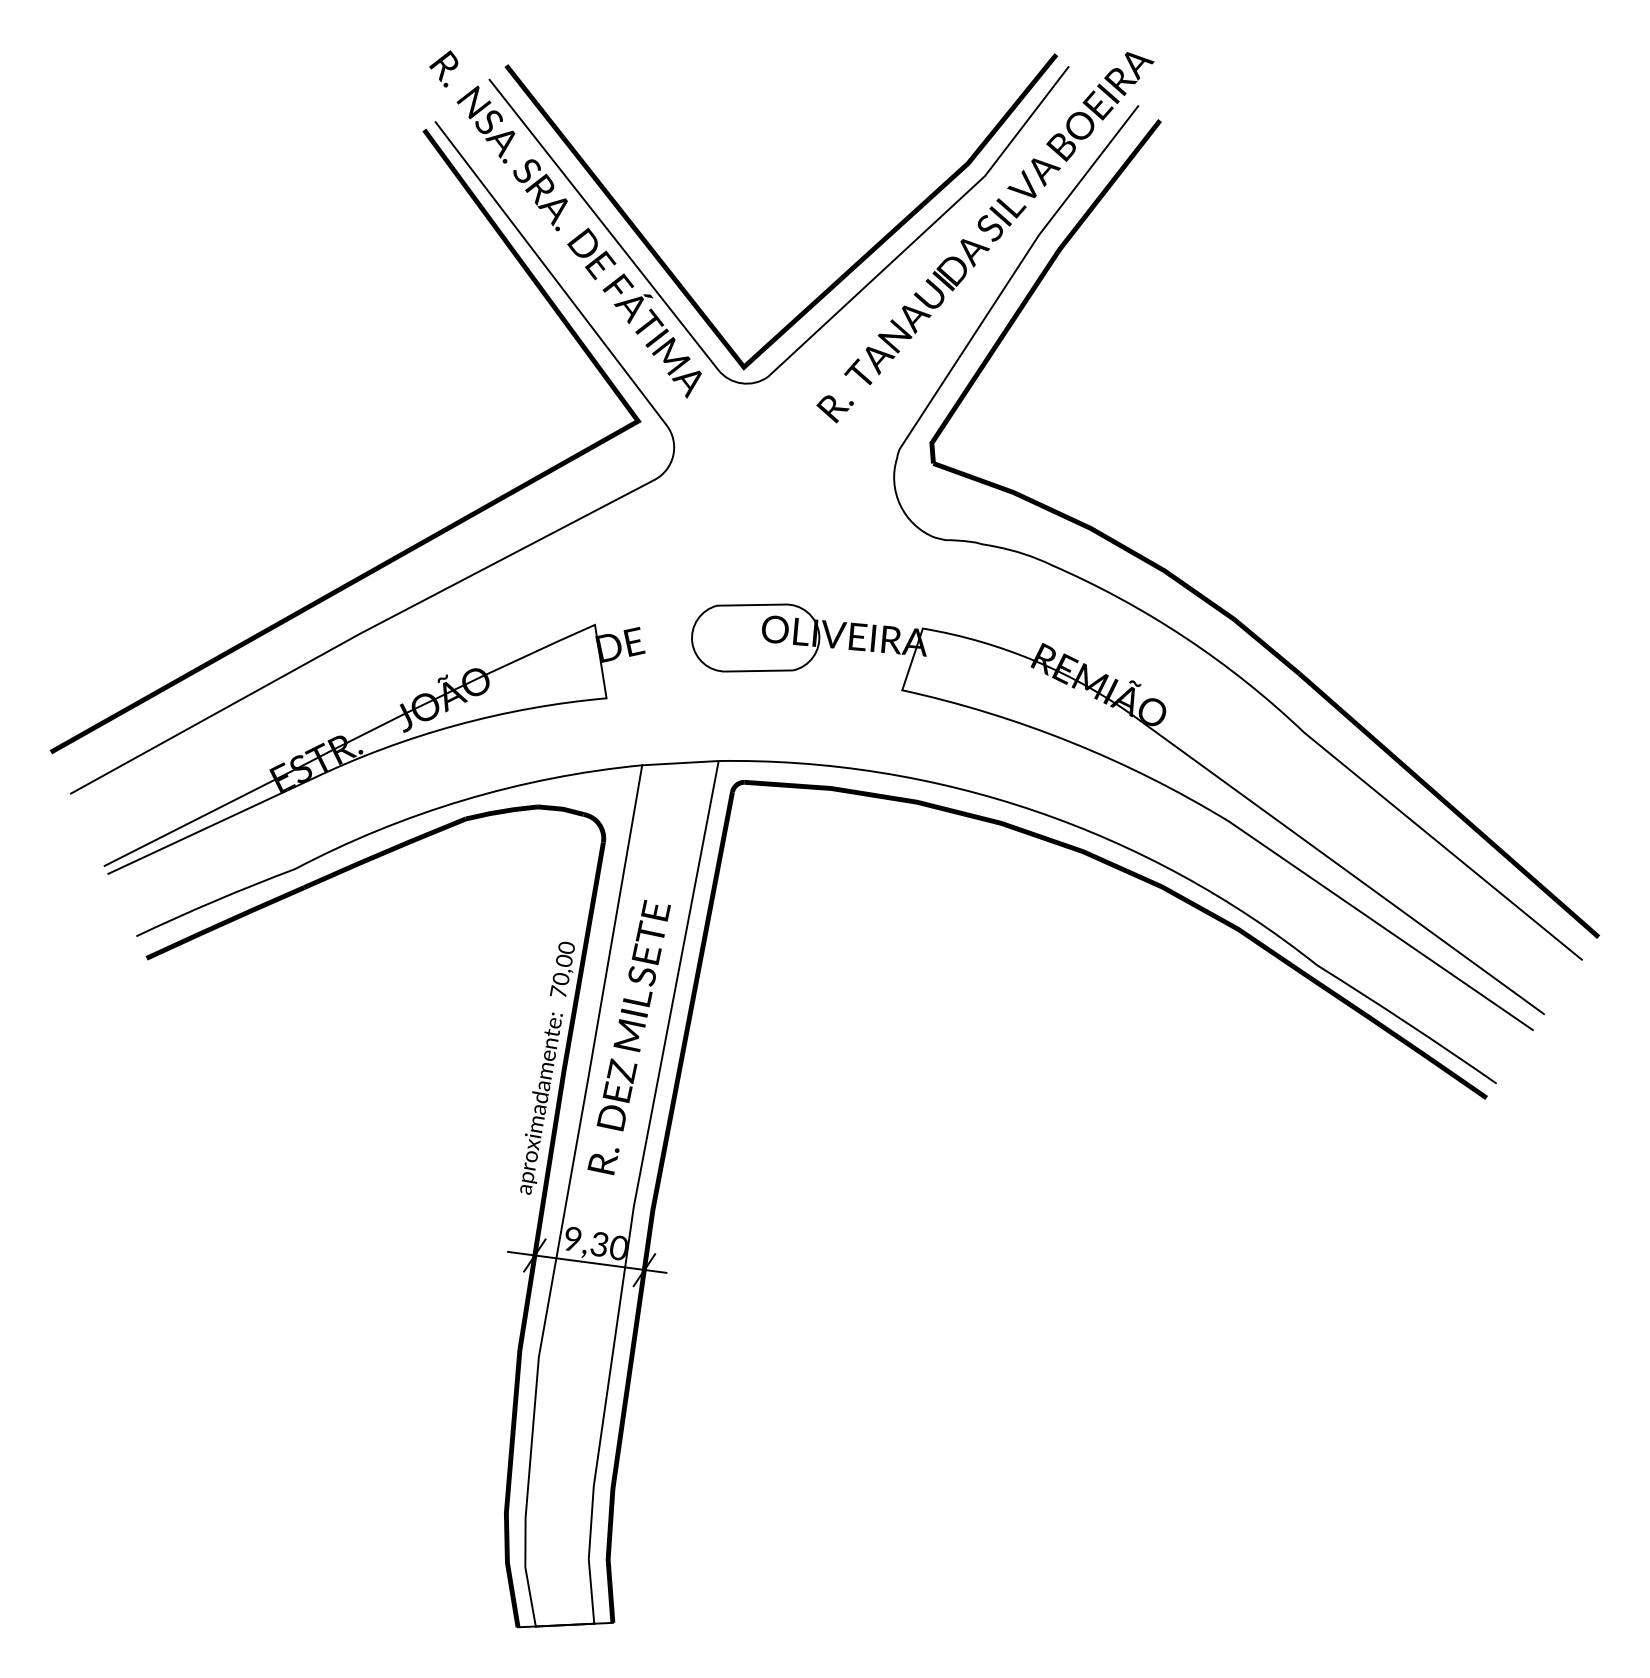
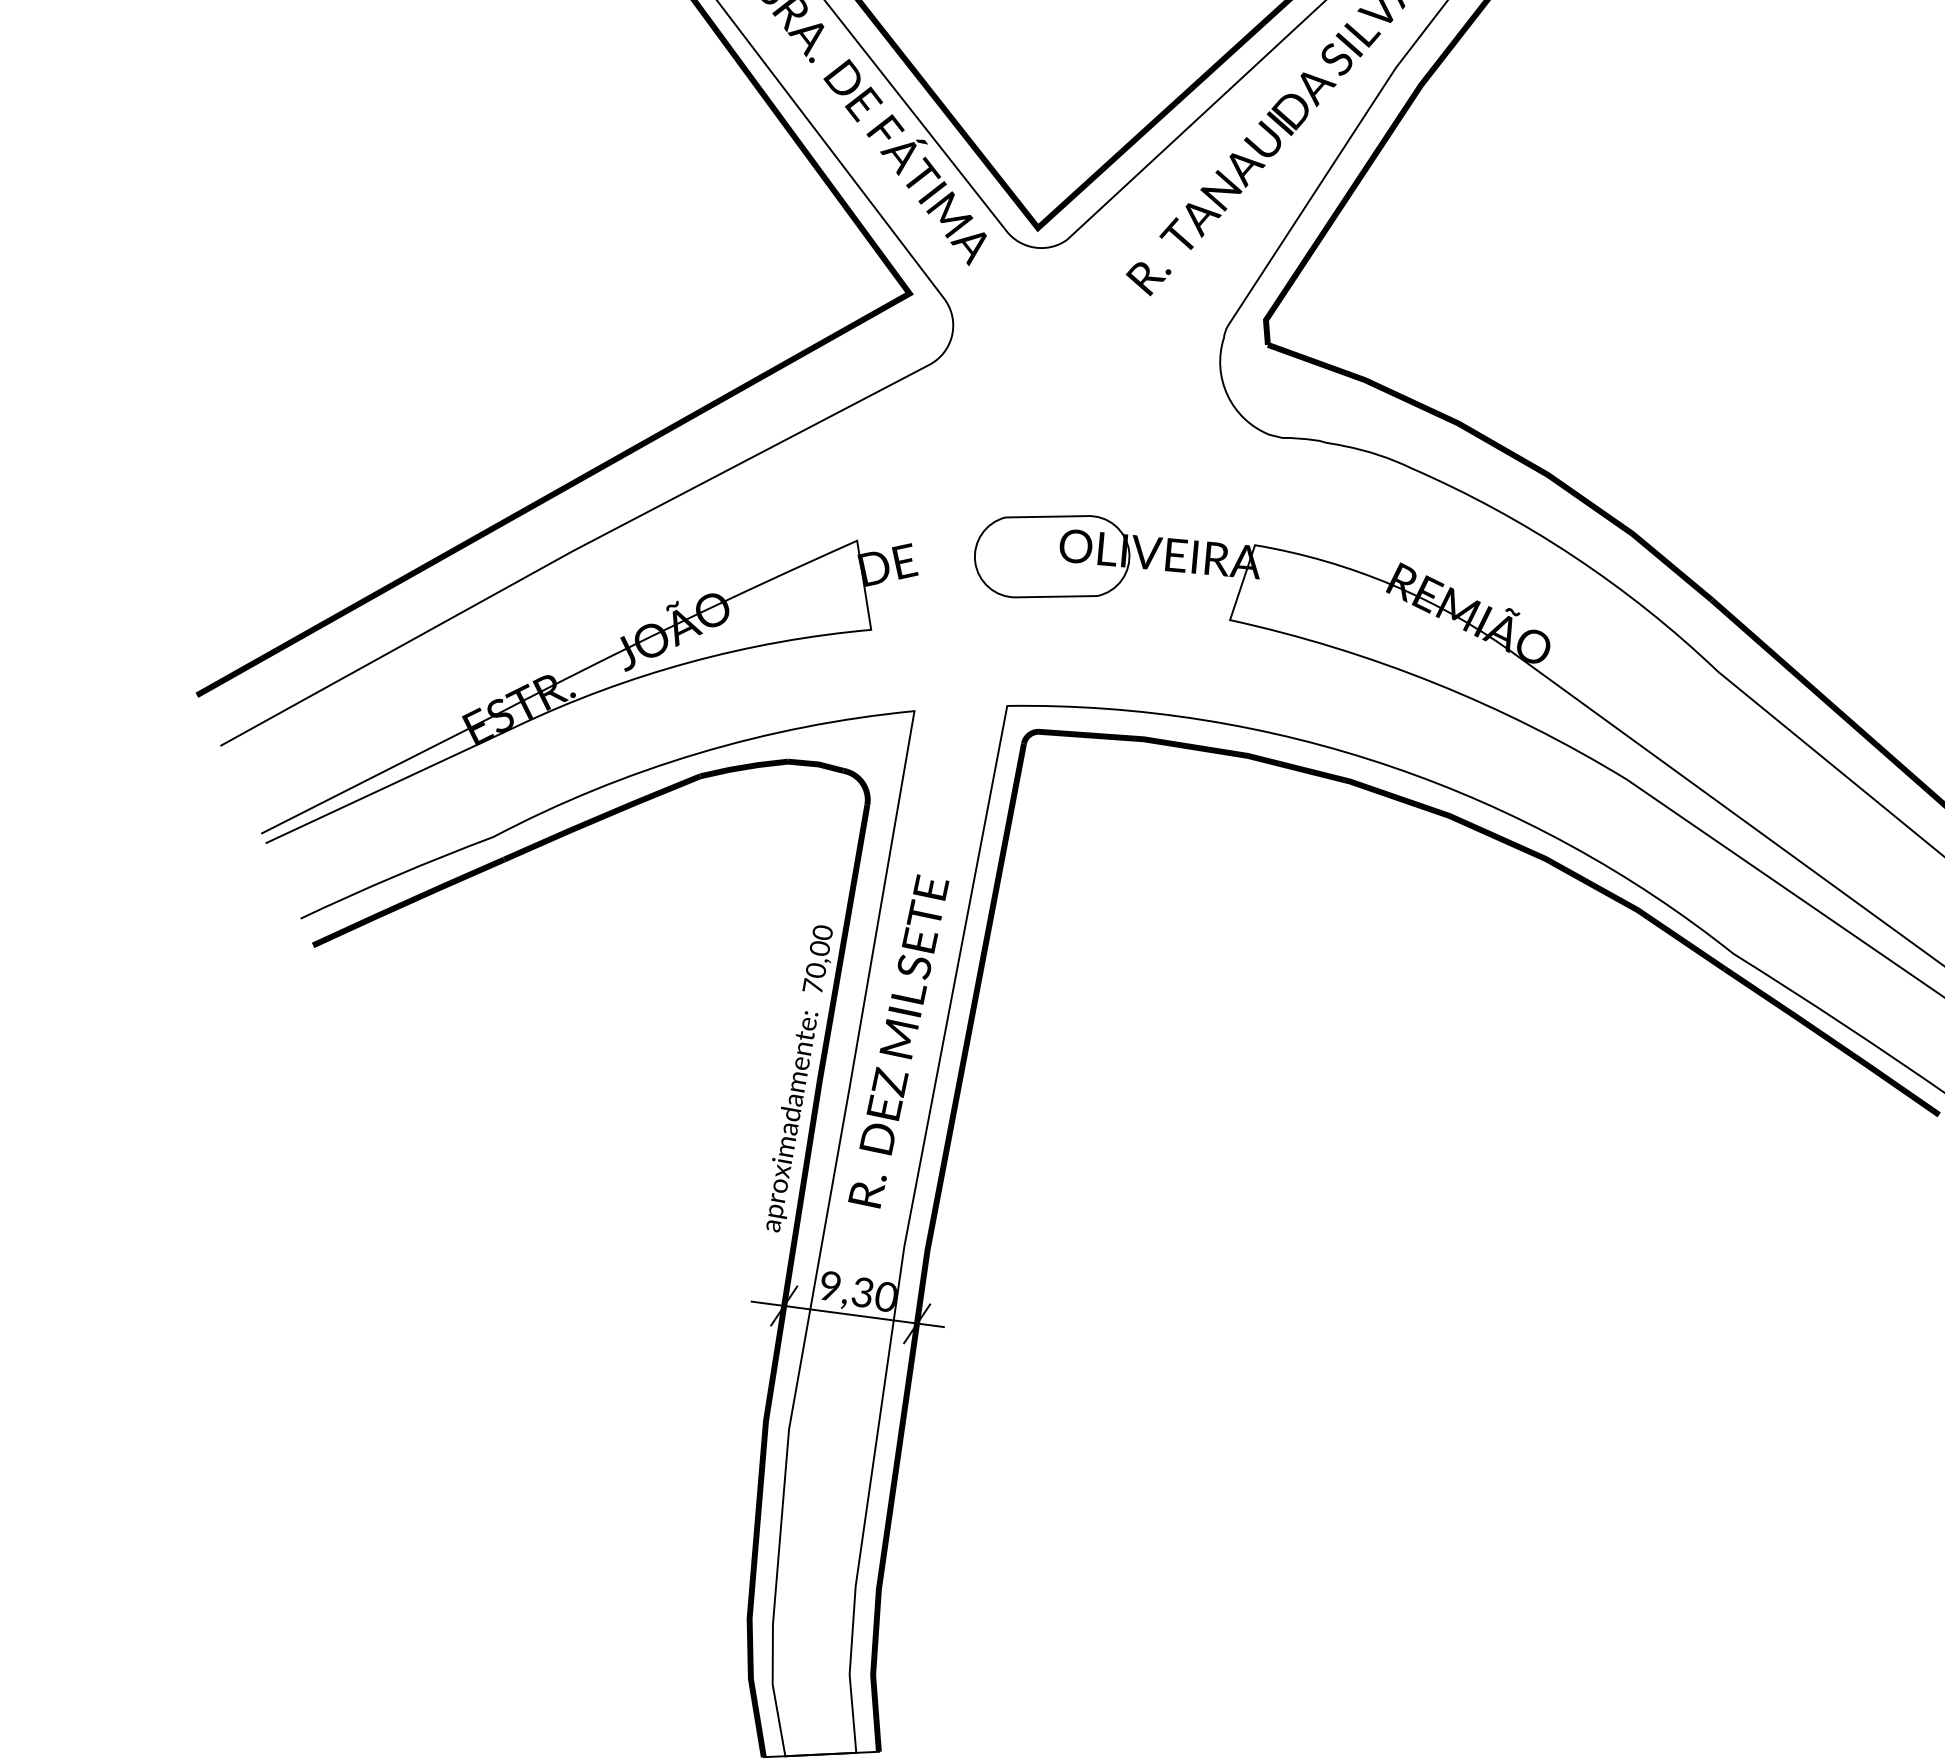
line: (680, 763) -> (960, 708), removed

